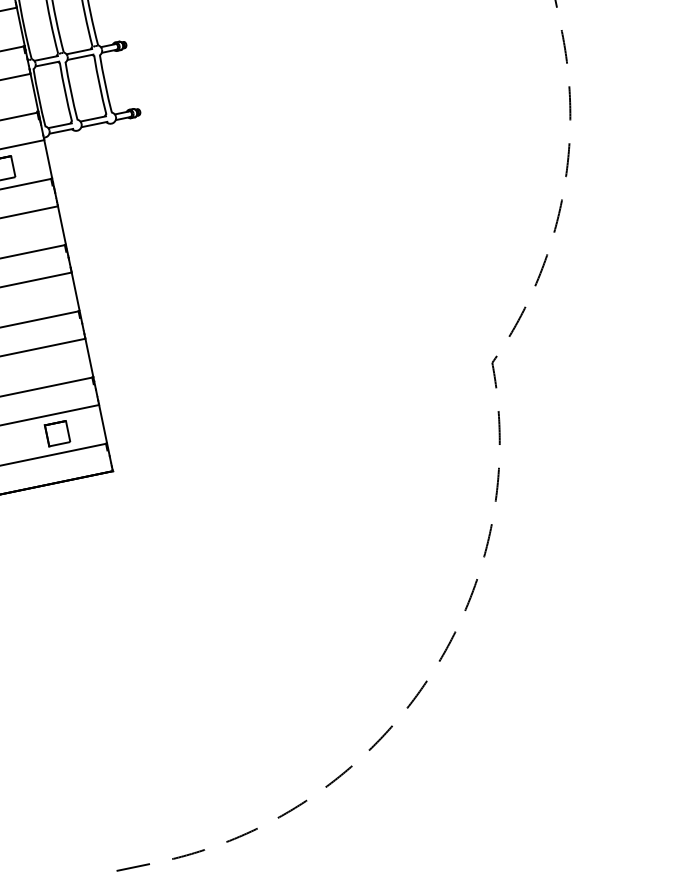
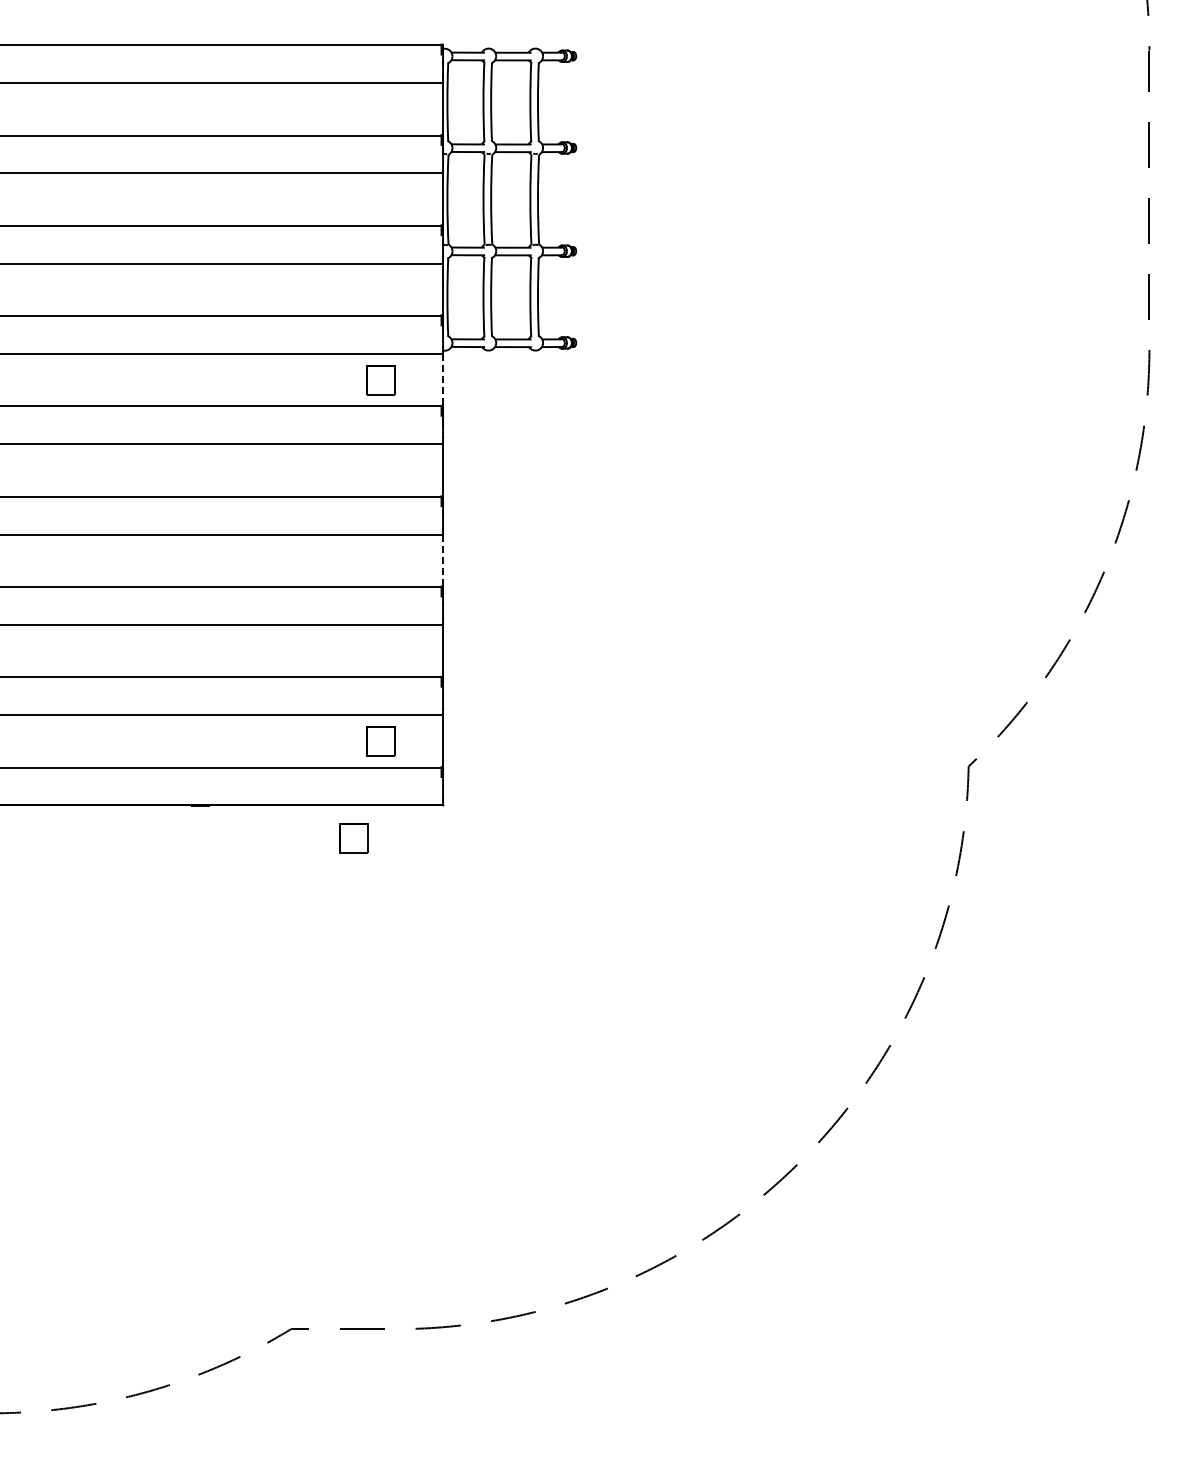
line: (48, 158) -> (443, 379), solid -> dashed
line: (75, 291) -> (443, 560), solid -> dashed
part: (52, 509) -> (353, 838), added

